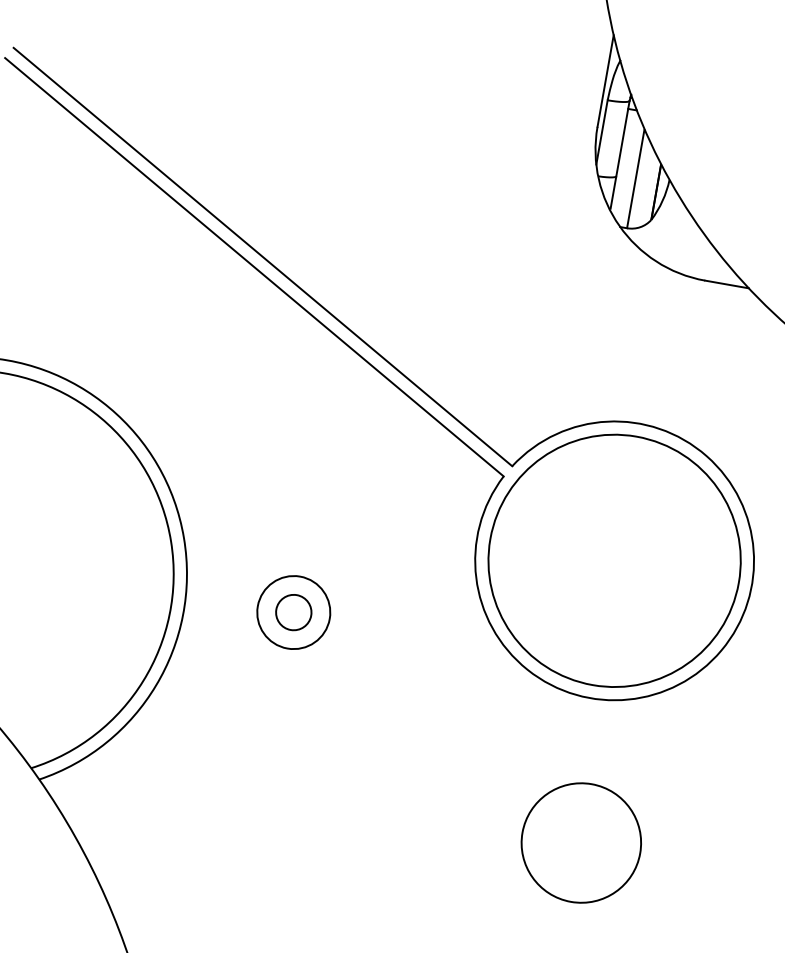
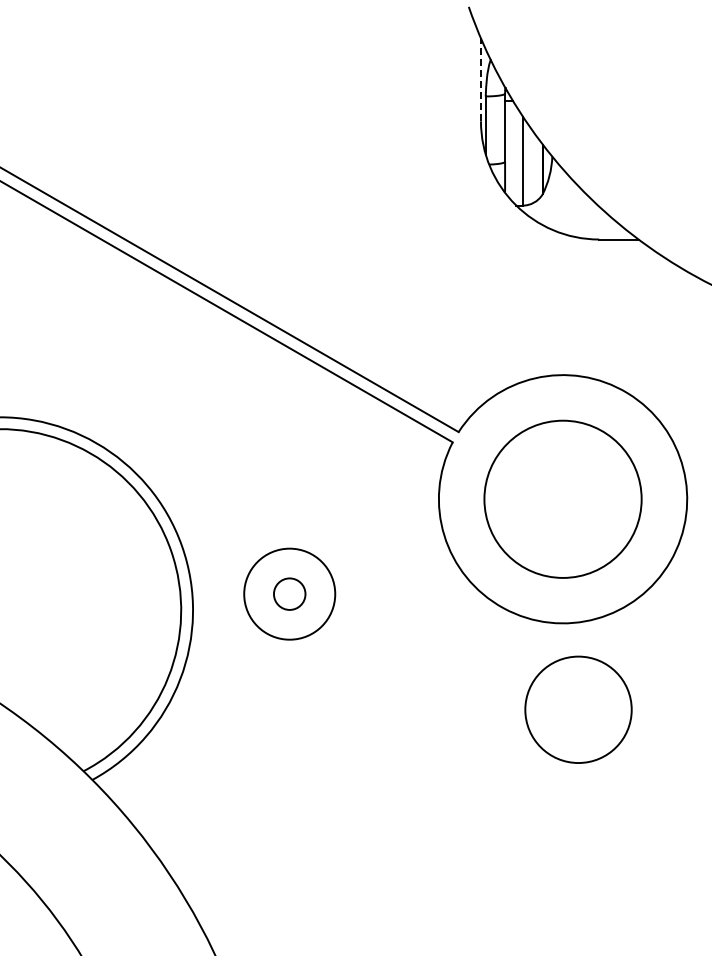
line: (605, 80) -> (480, 79), solid -> dashed
circle: (613, 561) -> (562, 499), size x0.7
circle: (293, 611) -> (289, 593), size x1.4
circle: (581, 842) -> (578, 709), moved

